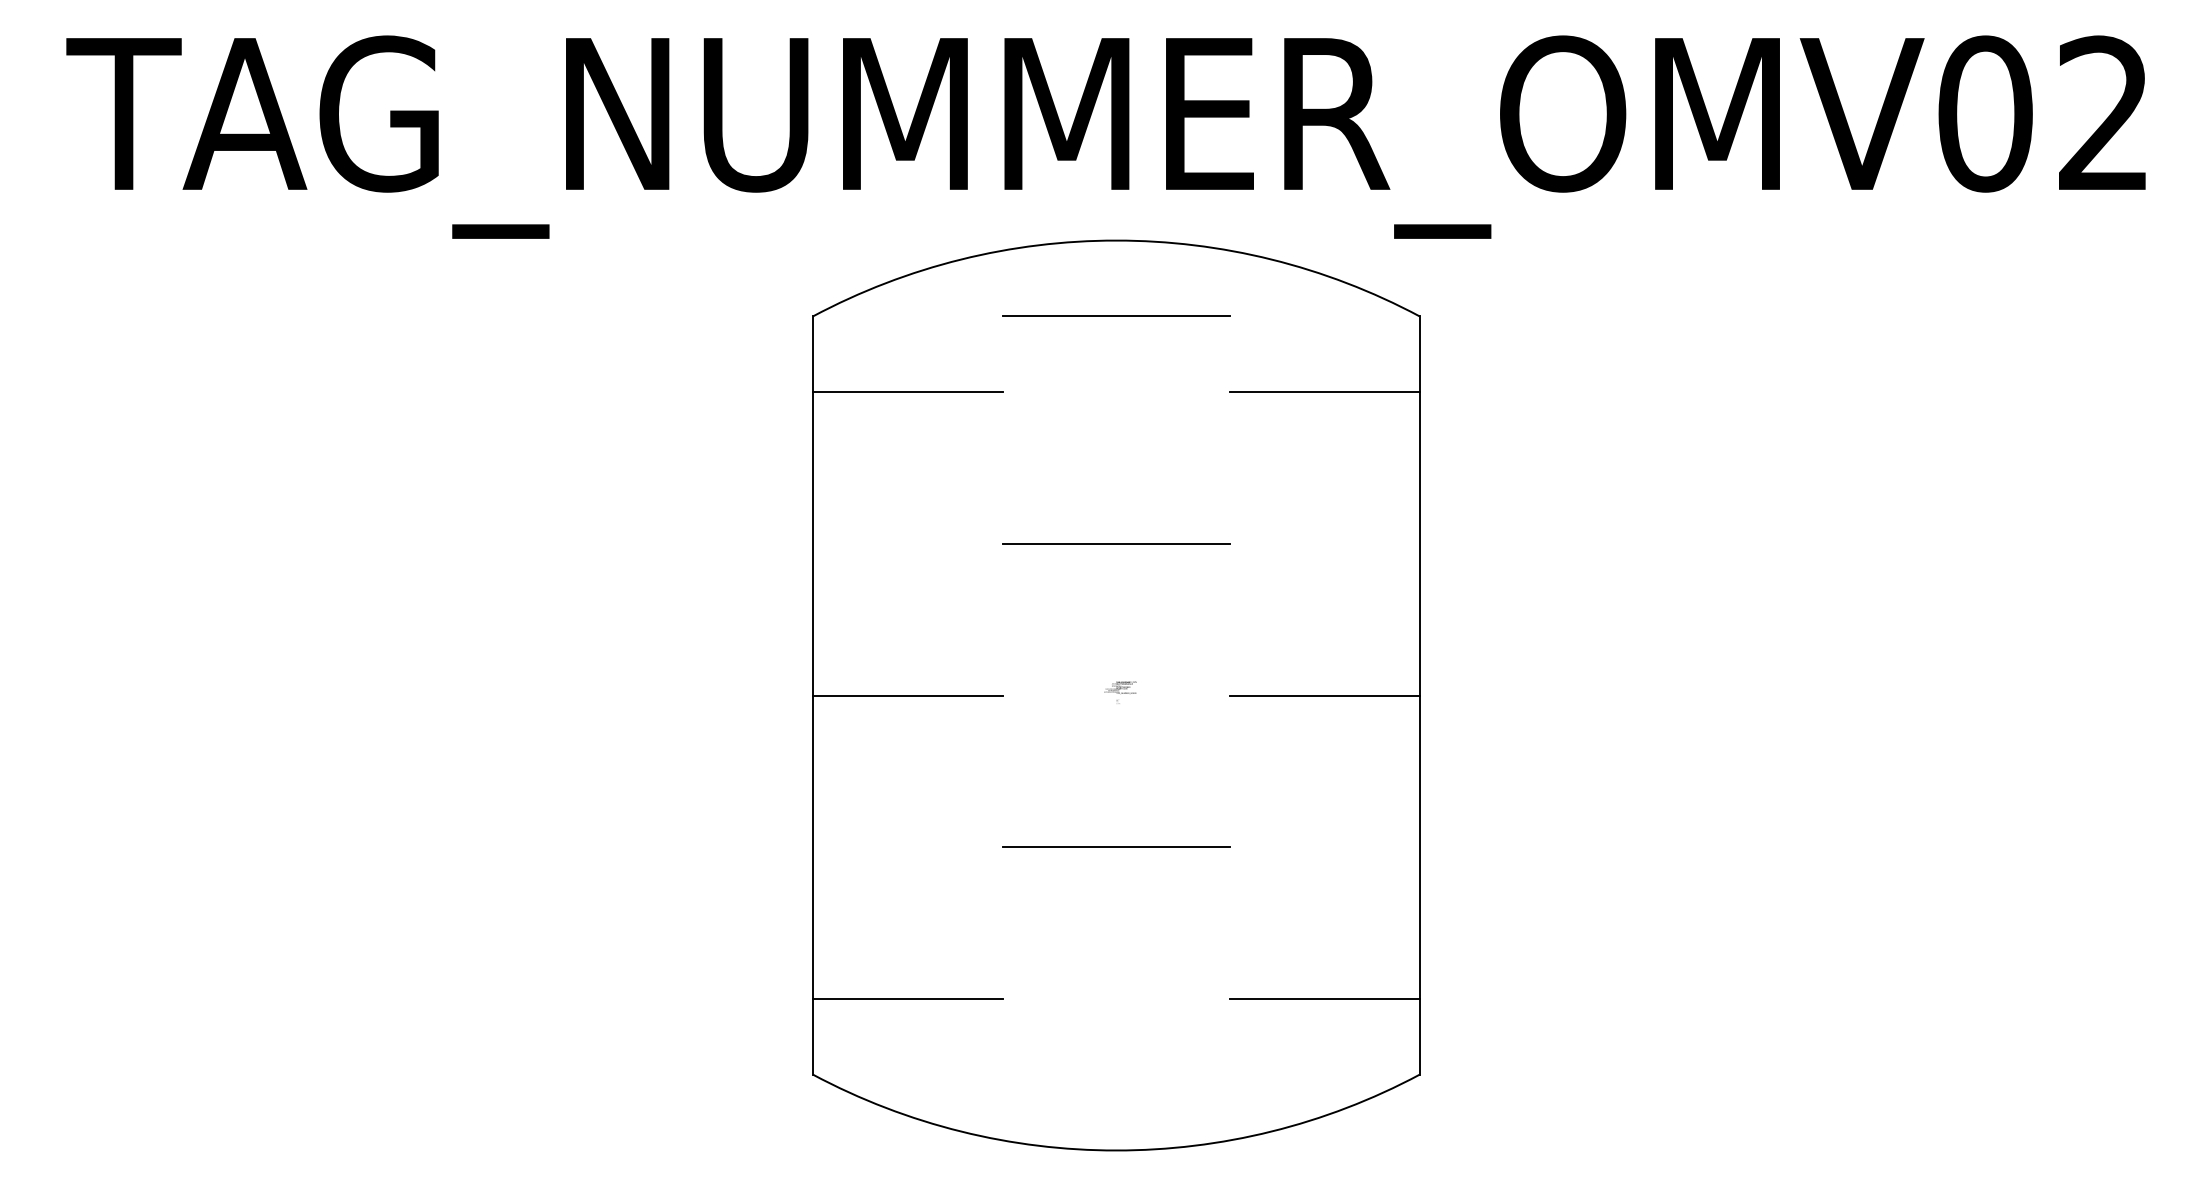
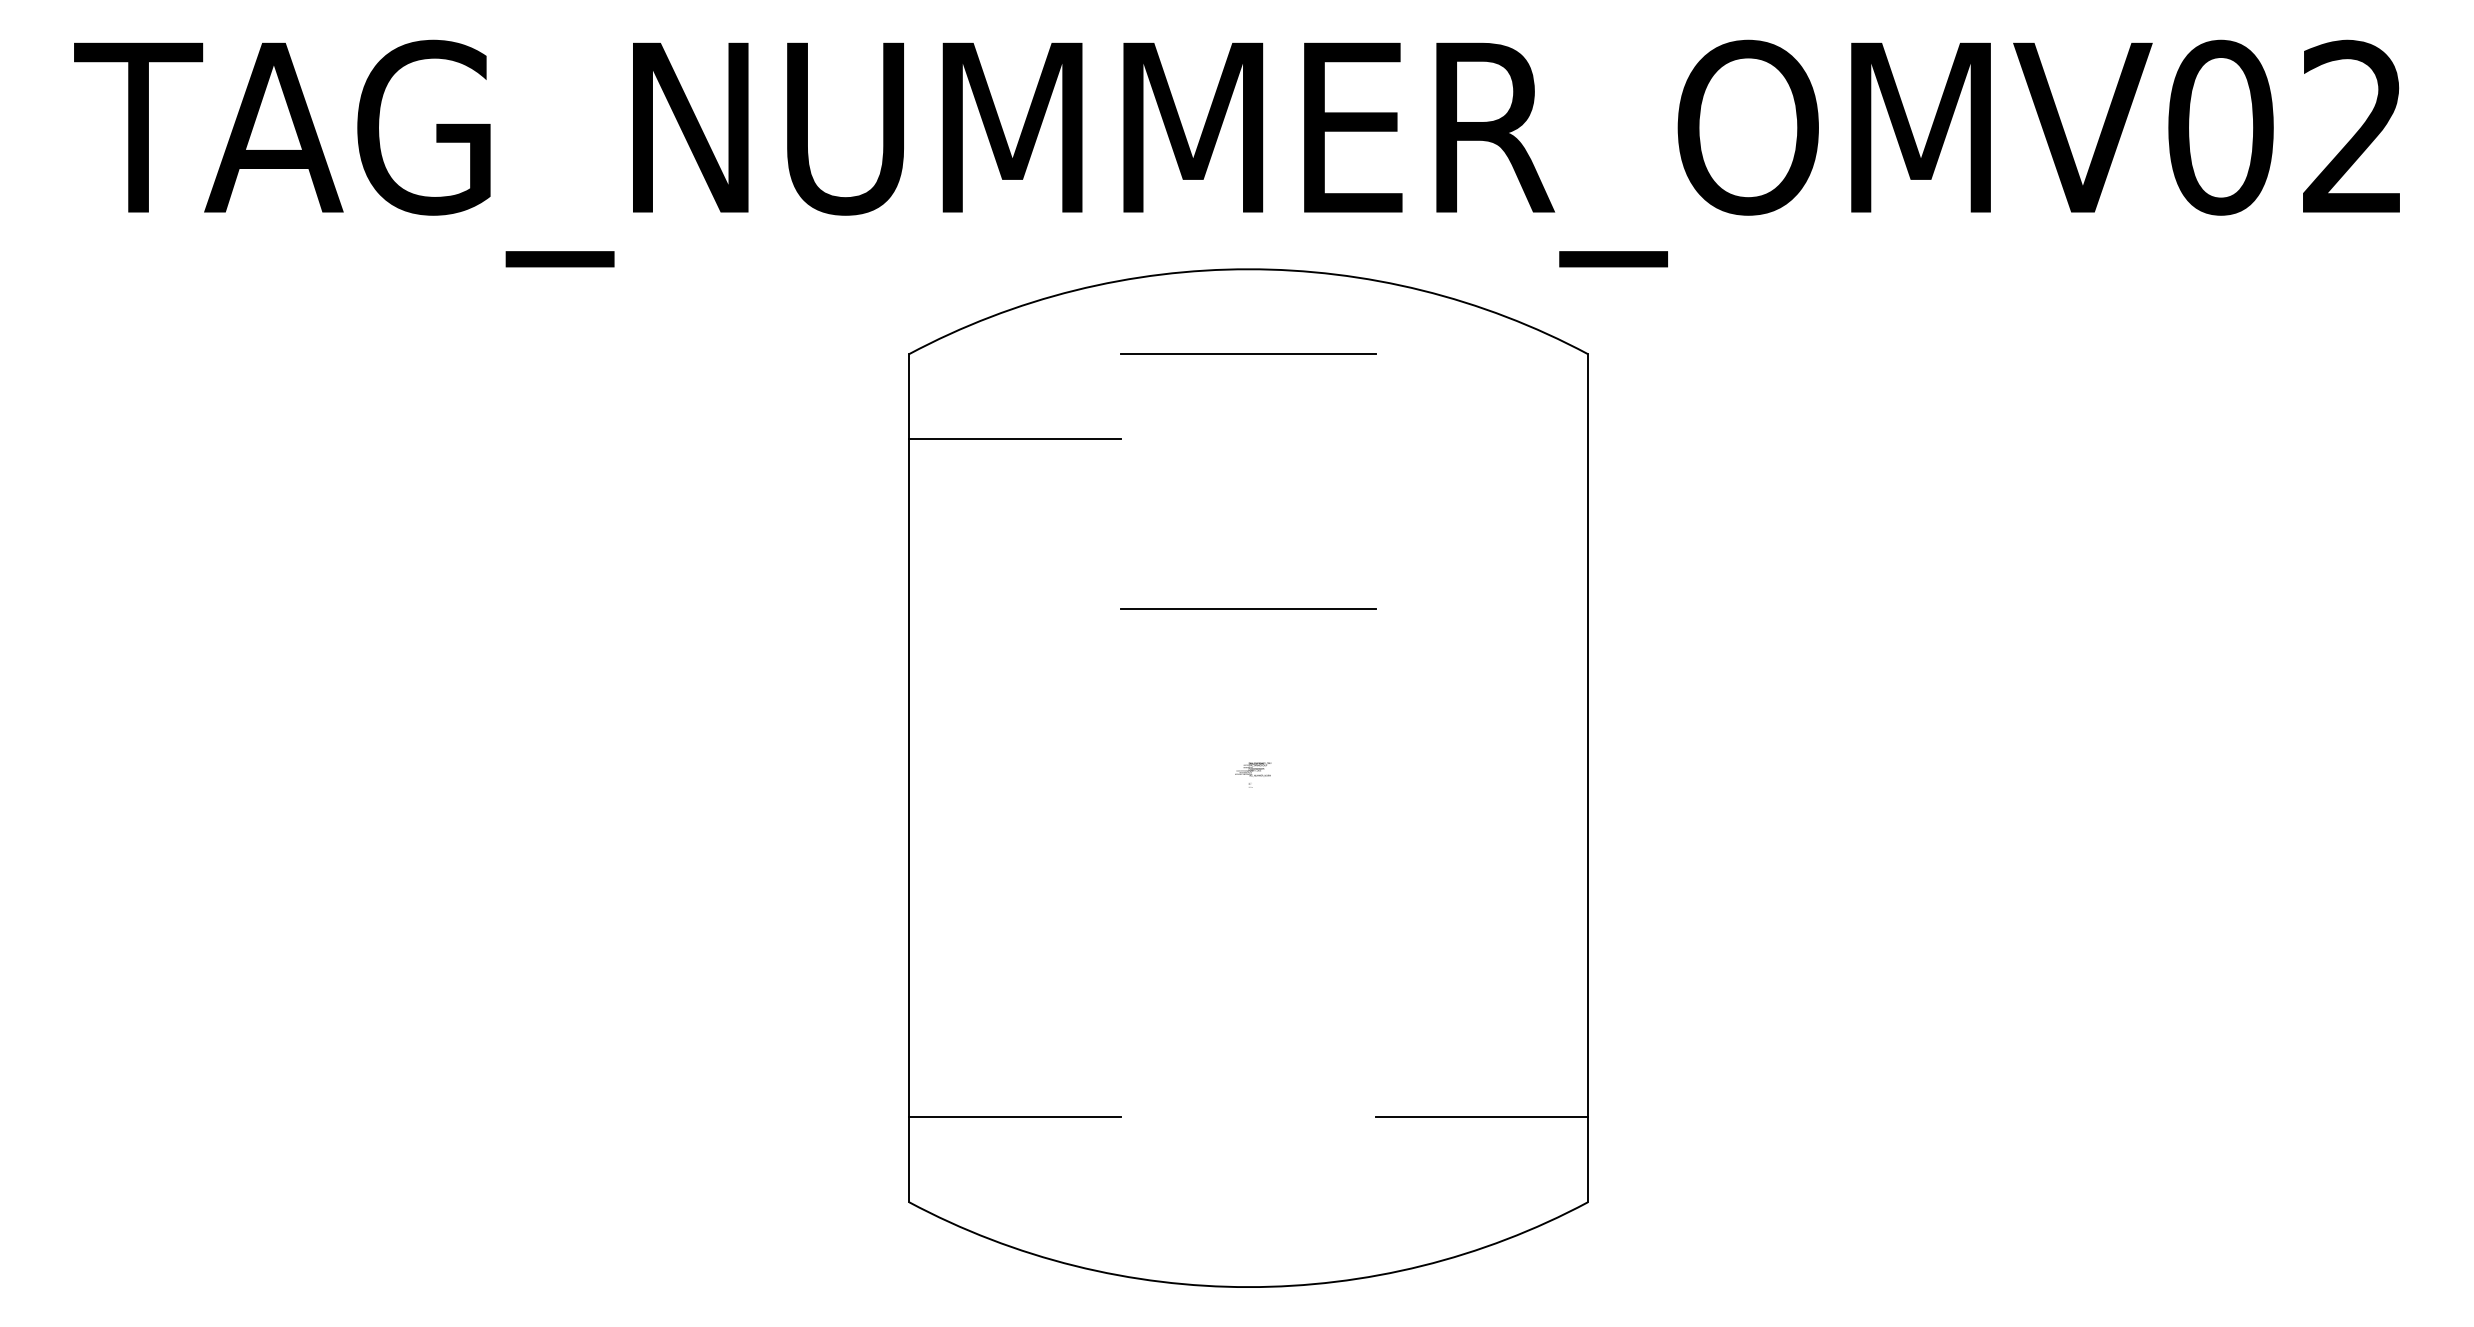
line: (1324, 392) -> (1481, 439), removed
line: (907, 695) -> (1014, 778), removed
line: (1324, 695) -> (1481, 778), removed
line: (1116, 847) -> (1248, 948), removed

